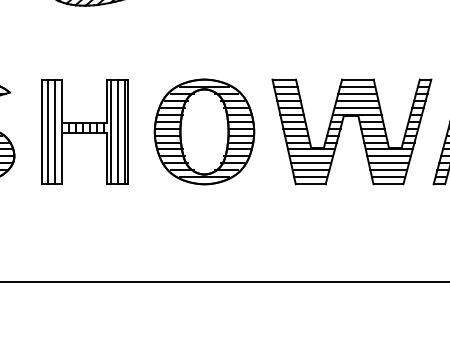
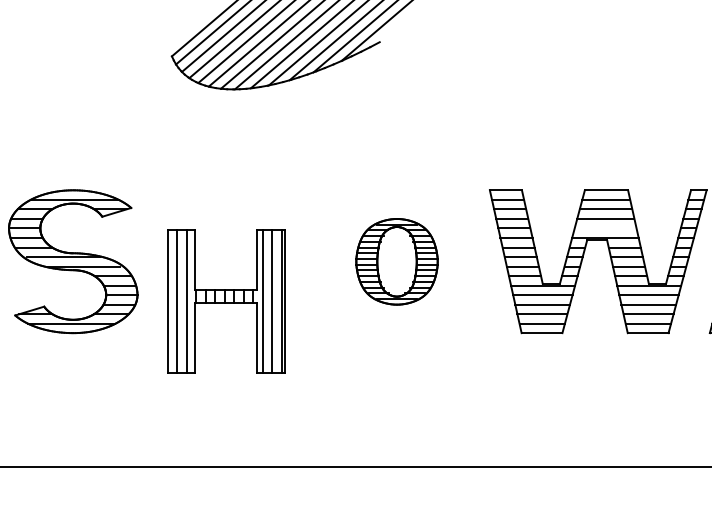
line: (357, 107) -> (605, 228), removed
part: (84, 131) -> (226, 301), moved
part: (204, 131) -> (396, 261), size x0.6

